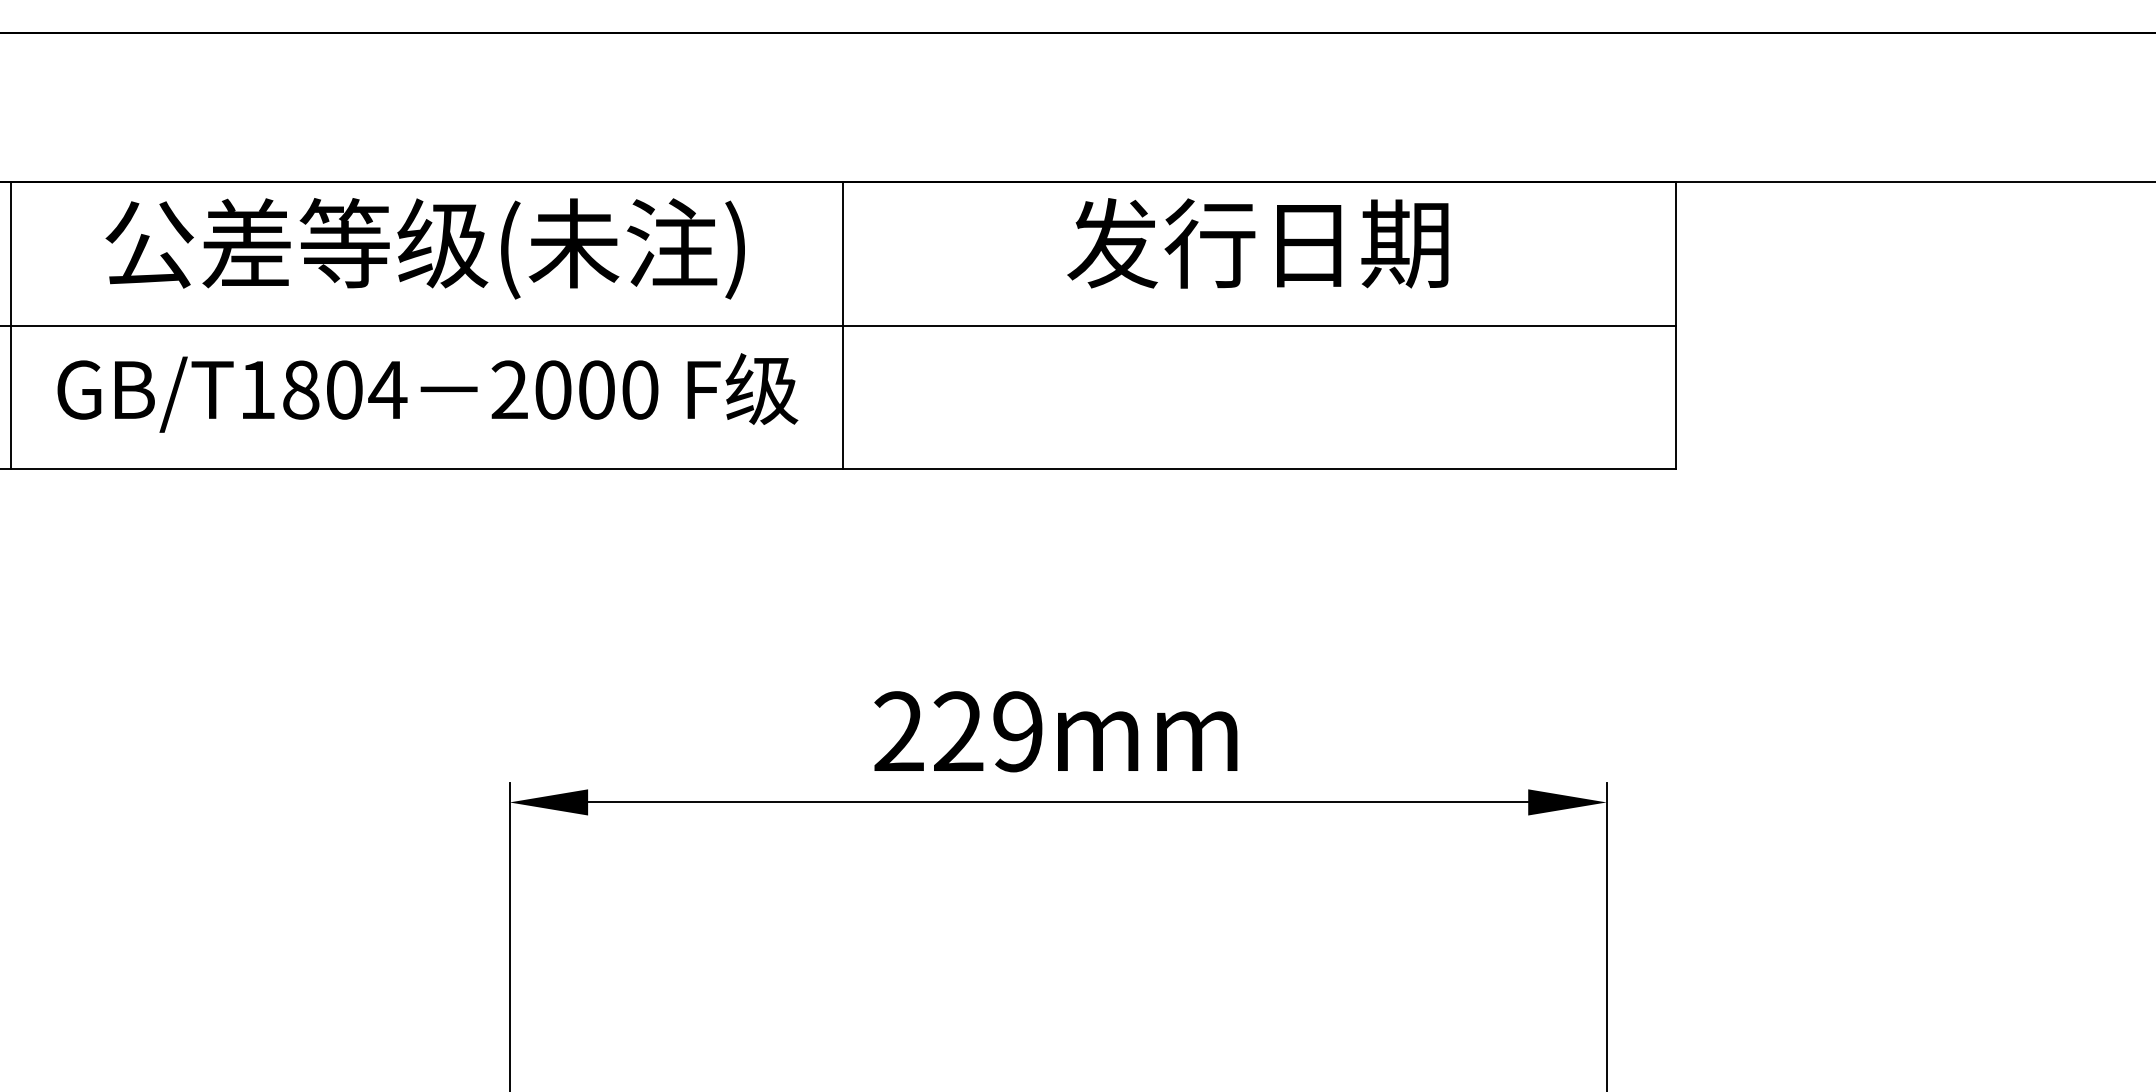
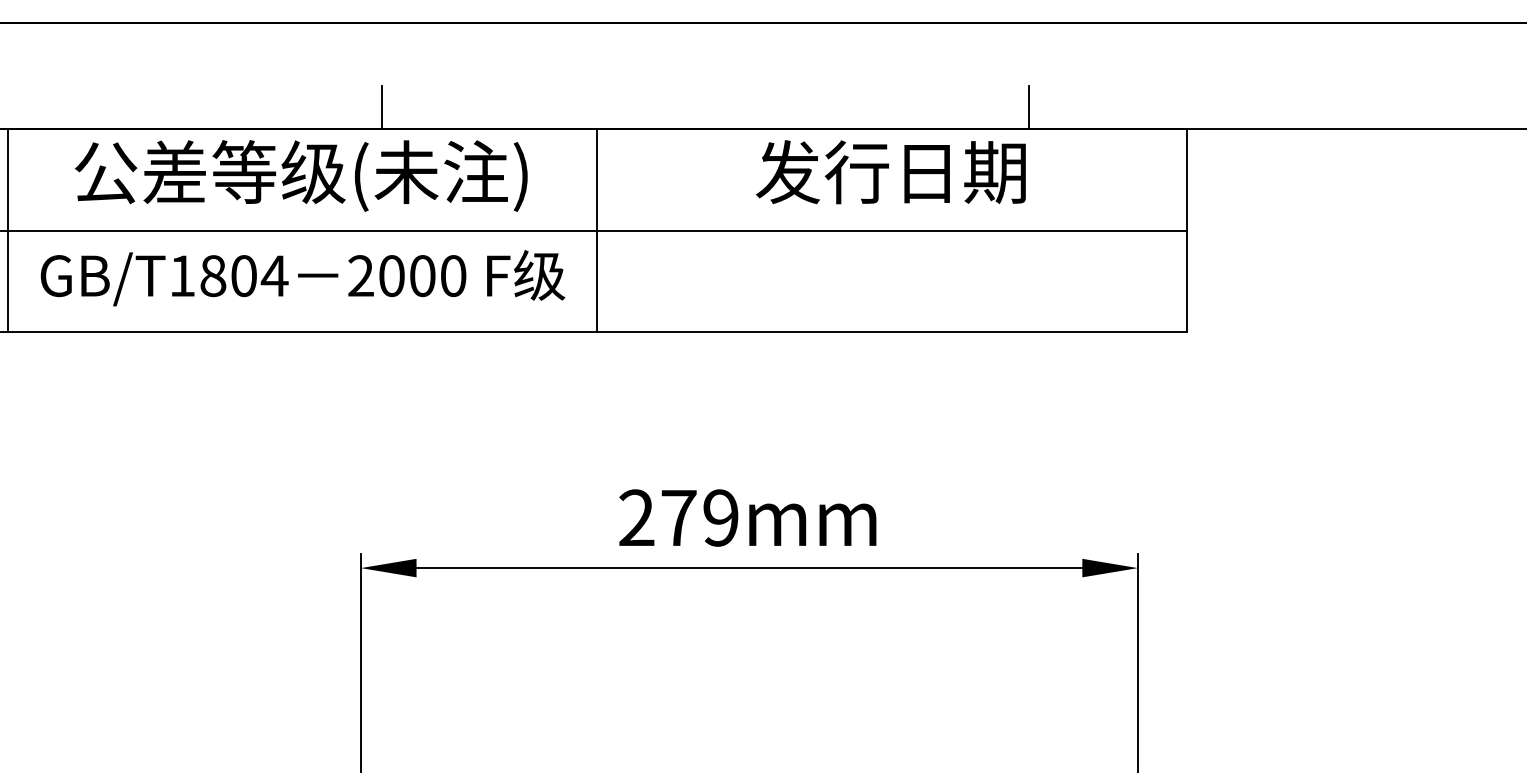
line: (539, 151) -> (382, 107), added
line: (1452, 151) -> (1028, 107), added
text: (958, 730) -> (678, 517), 229mm -> 279mm

